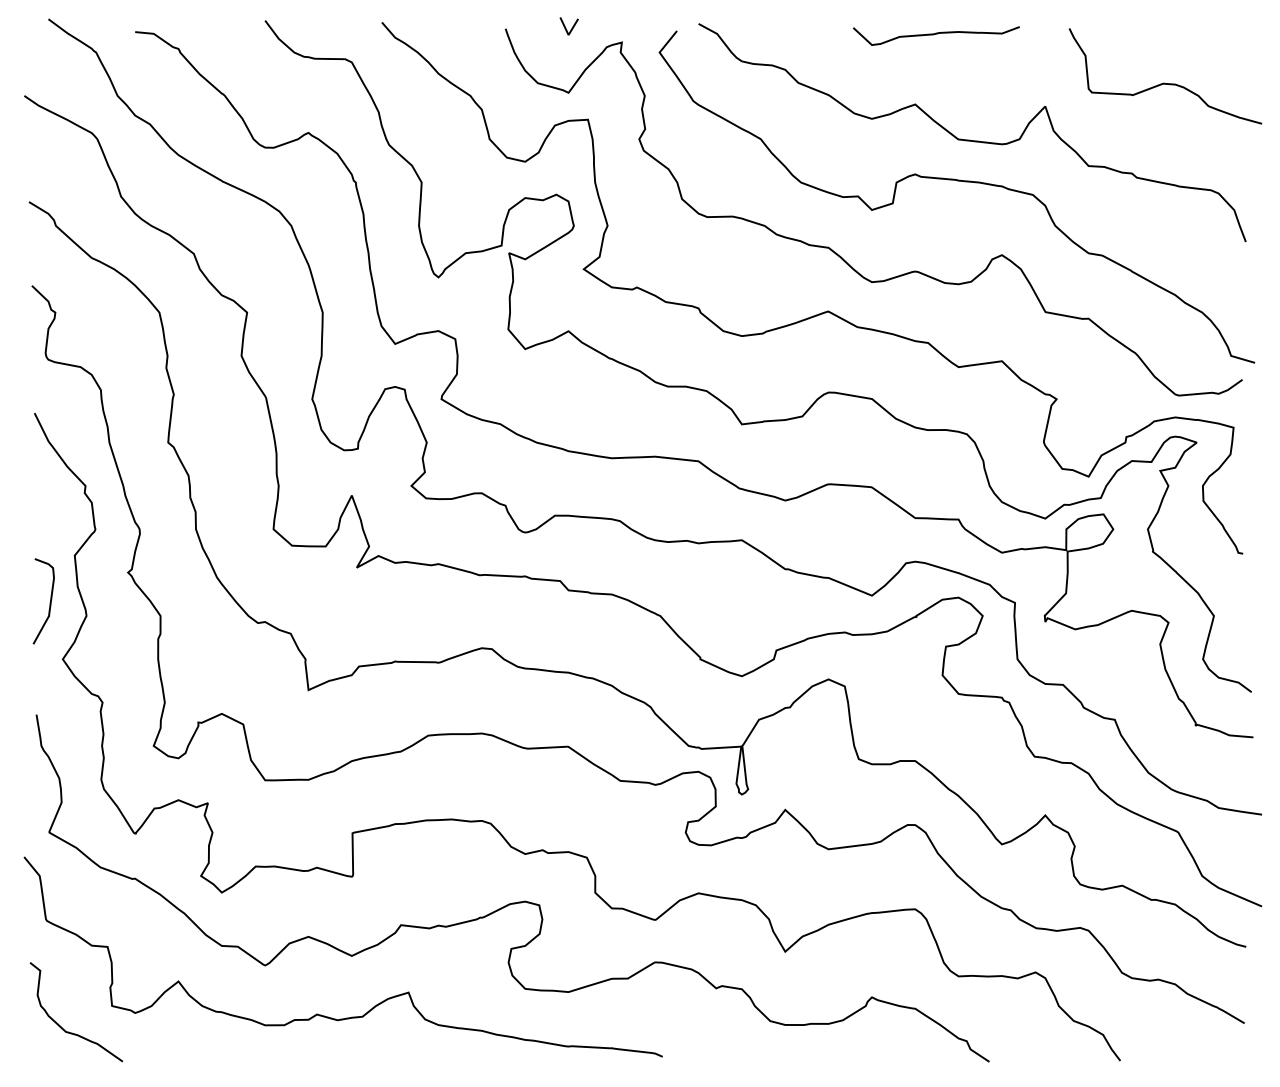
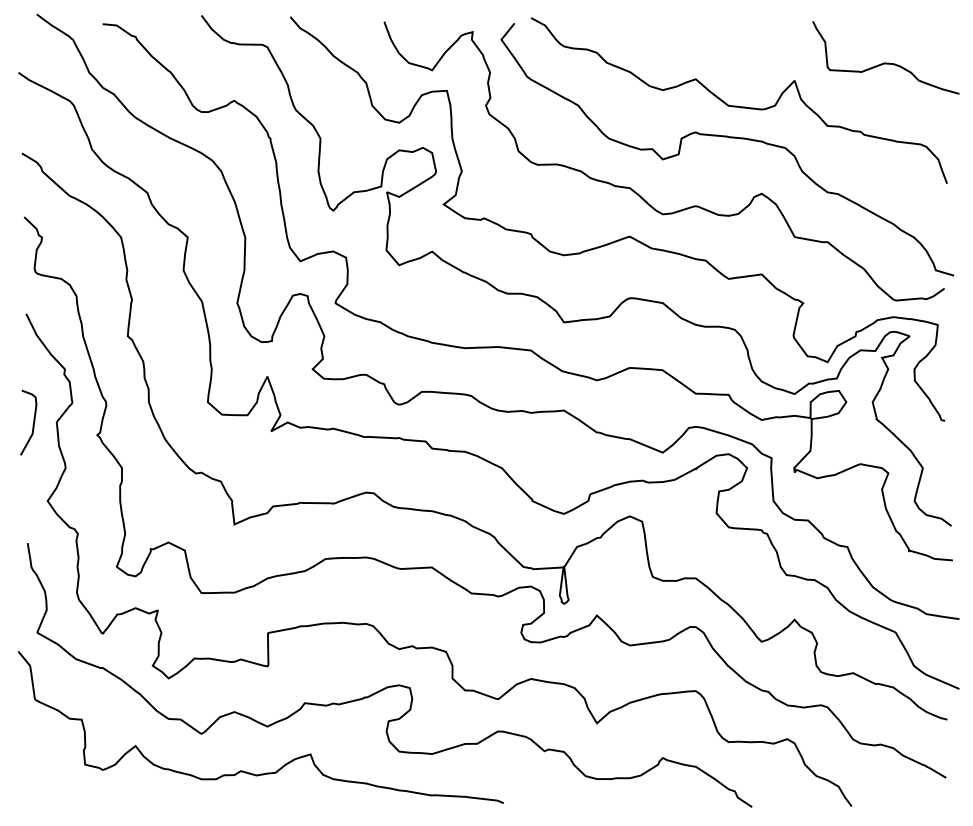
line: (566, 28) -> (430, 21), removed
curve: (936, 34) -> (711, 26), removed
curve: (49, 602) -> (32, 423), moved
curve: (61, 1026) -> (46, 780), removed

